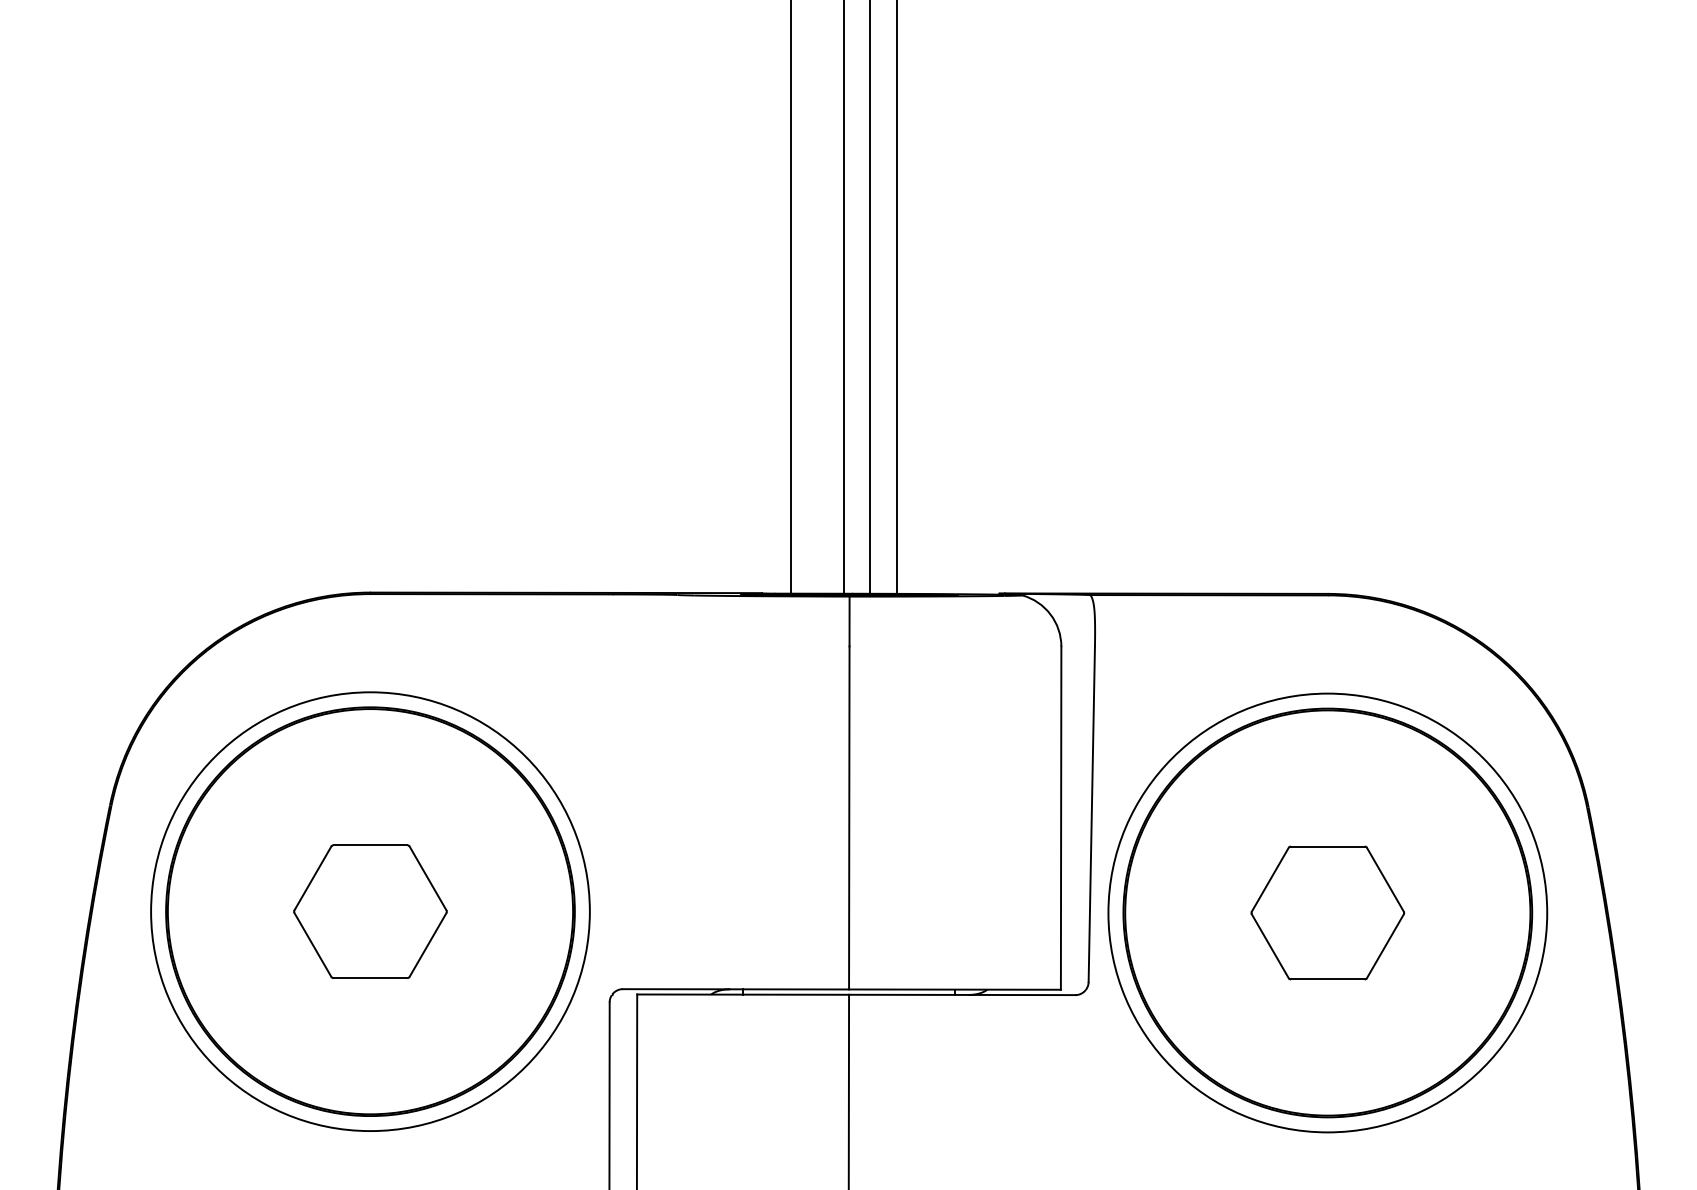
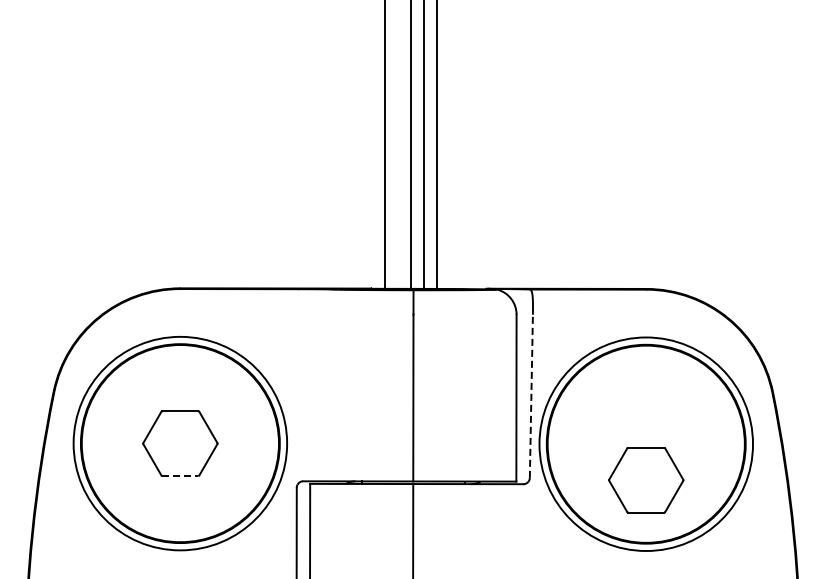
line: (1092, 814) -> (531, 396), solid -> dashed
part: (1328, 913) -> (646, 480), moved
line: (370, 977) -> (180, 475), solid -> dashed

